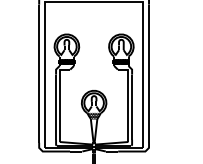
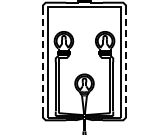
line: (38, 73) -> (42, 61), solid -> dashed
line: (149, 73) -> (126, 61), solid -> dashed

